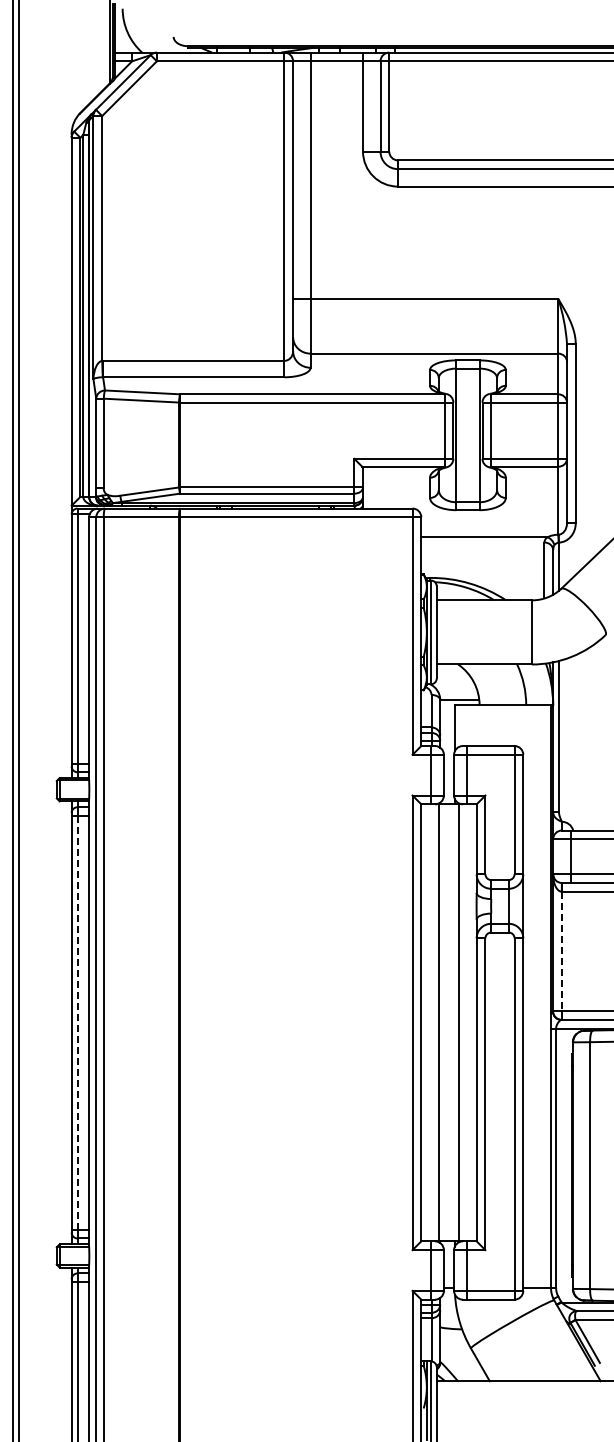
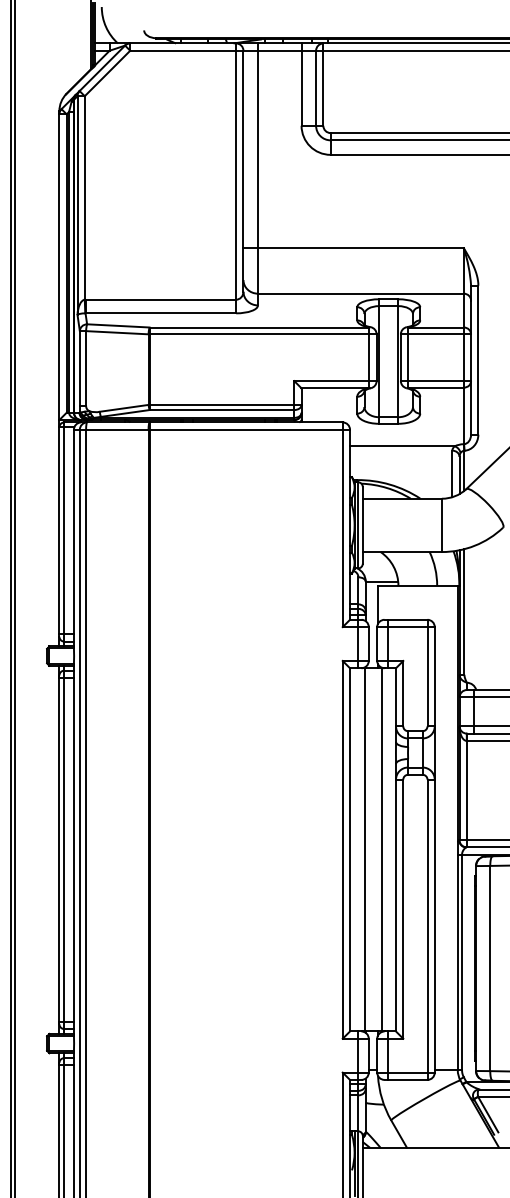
line: (561, 951) -> (466, 790), dashed -> solid
line: (77, 1022) -> (64, 849), dashed -> solid

